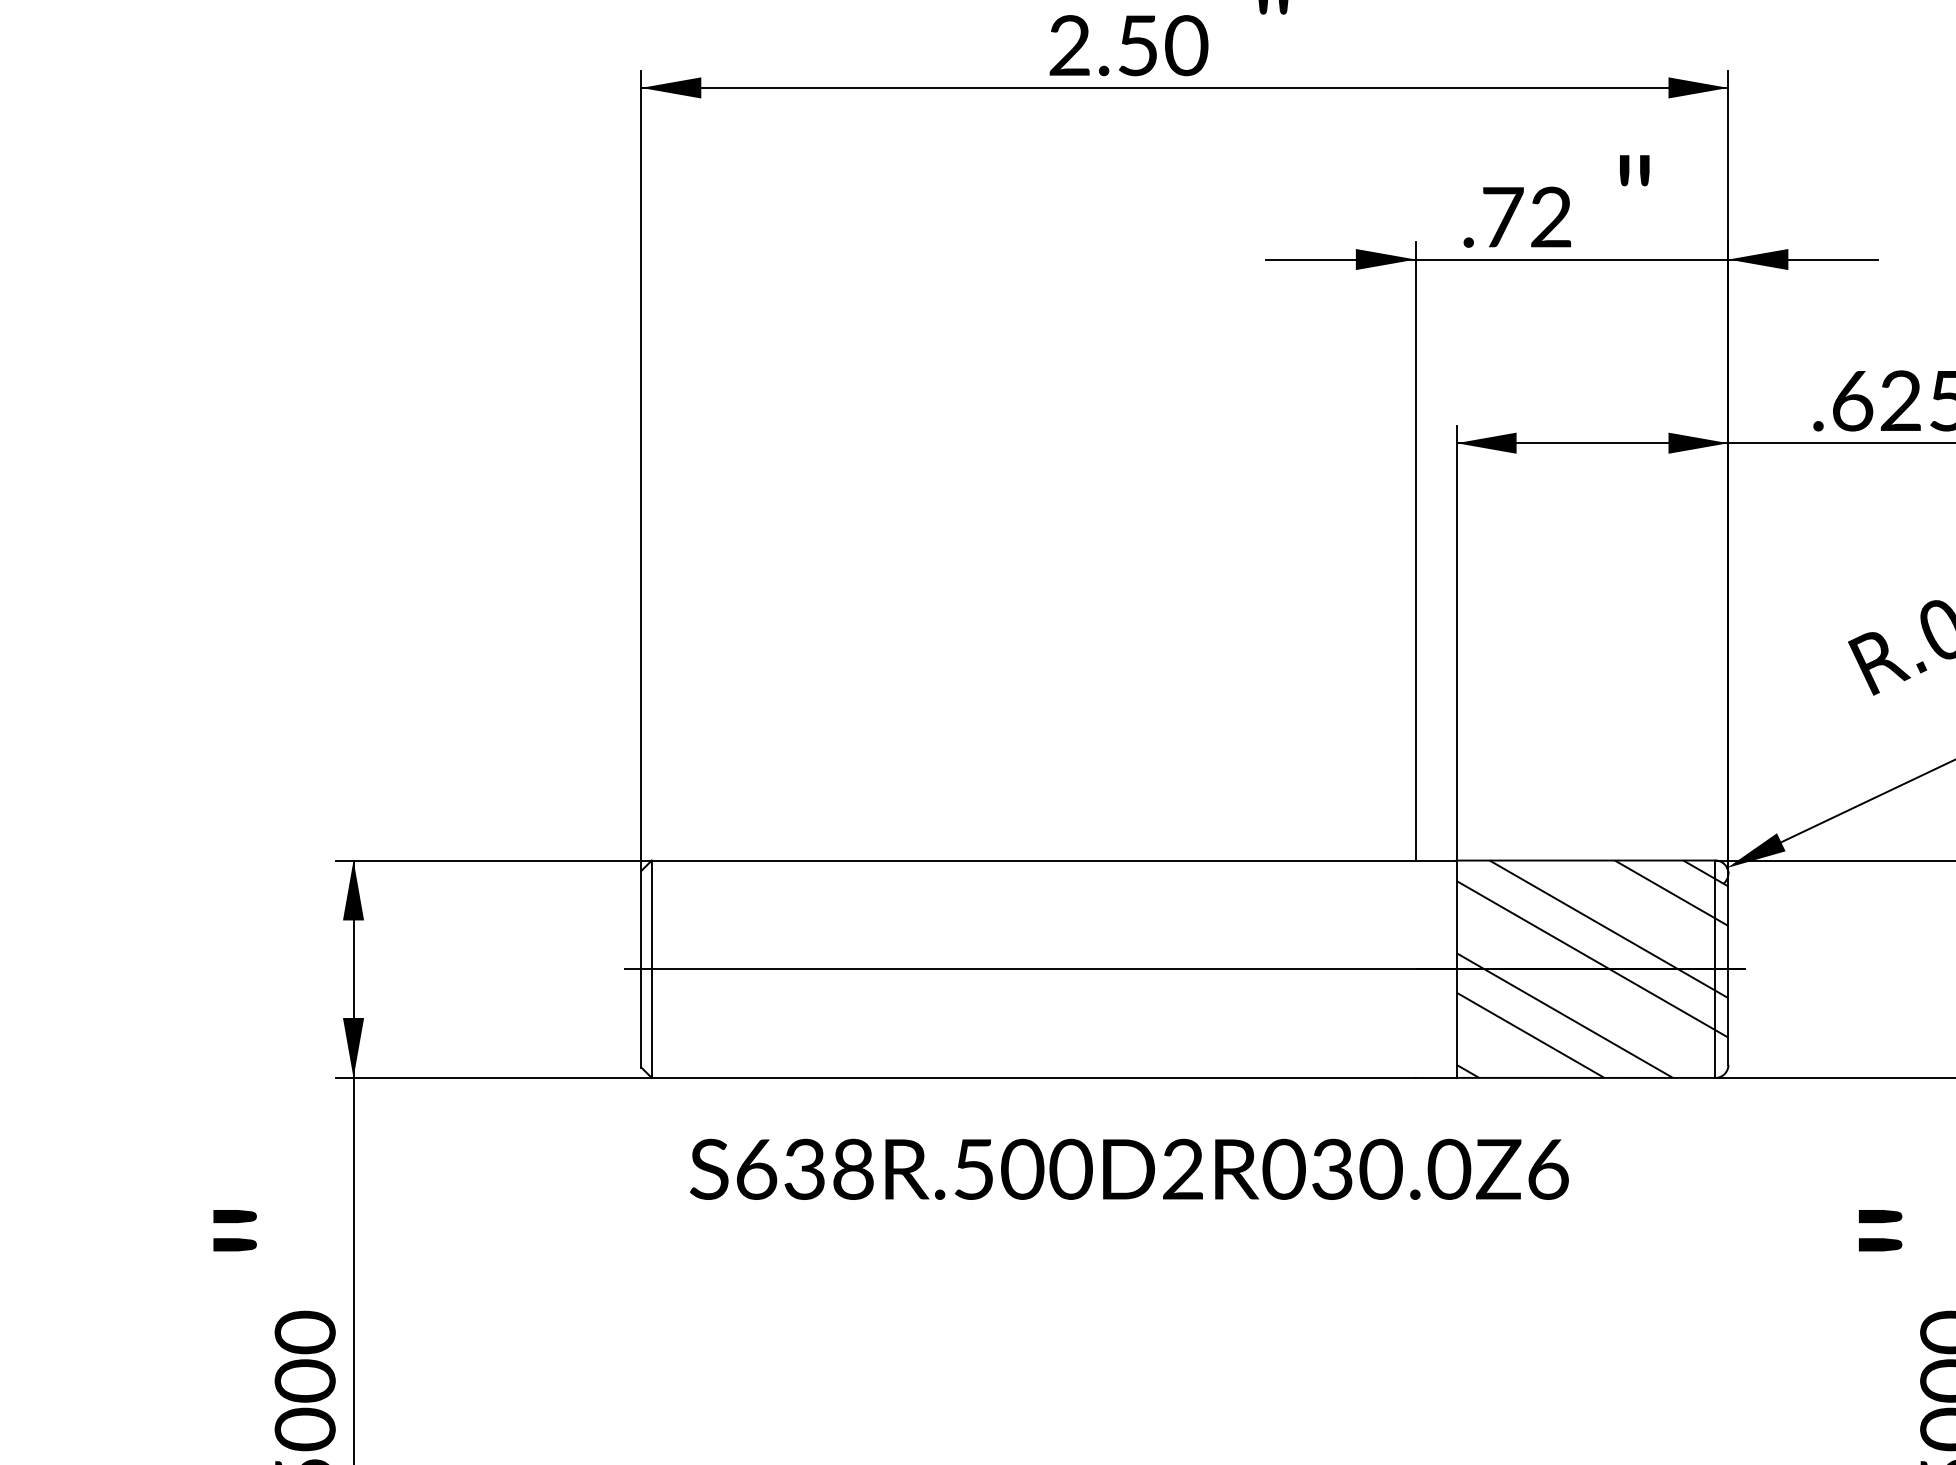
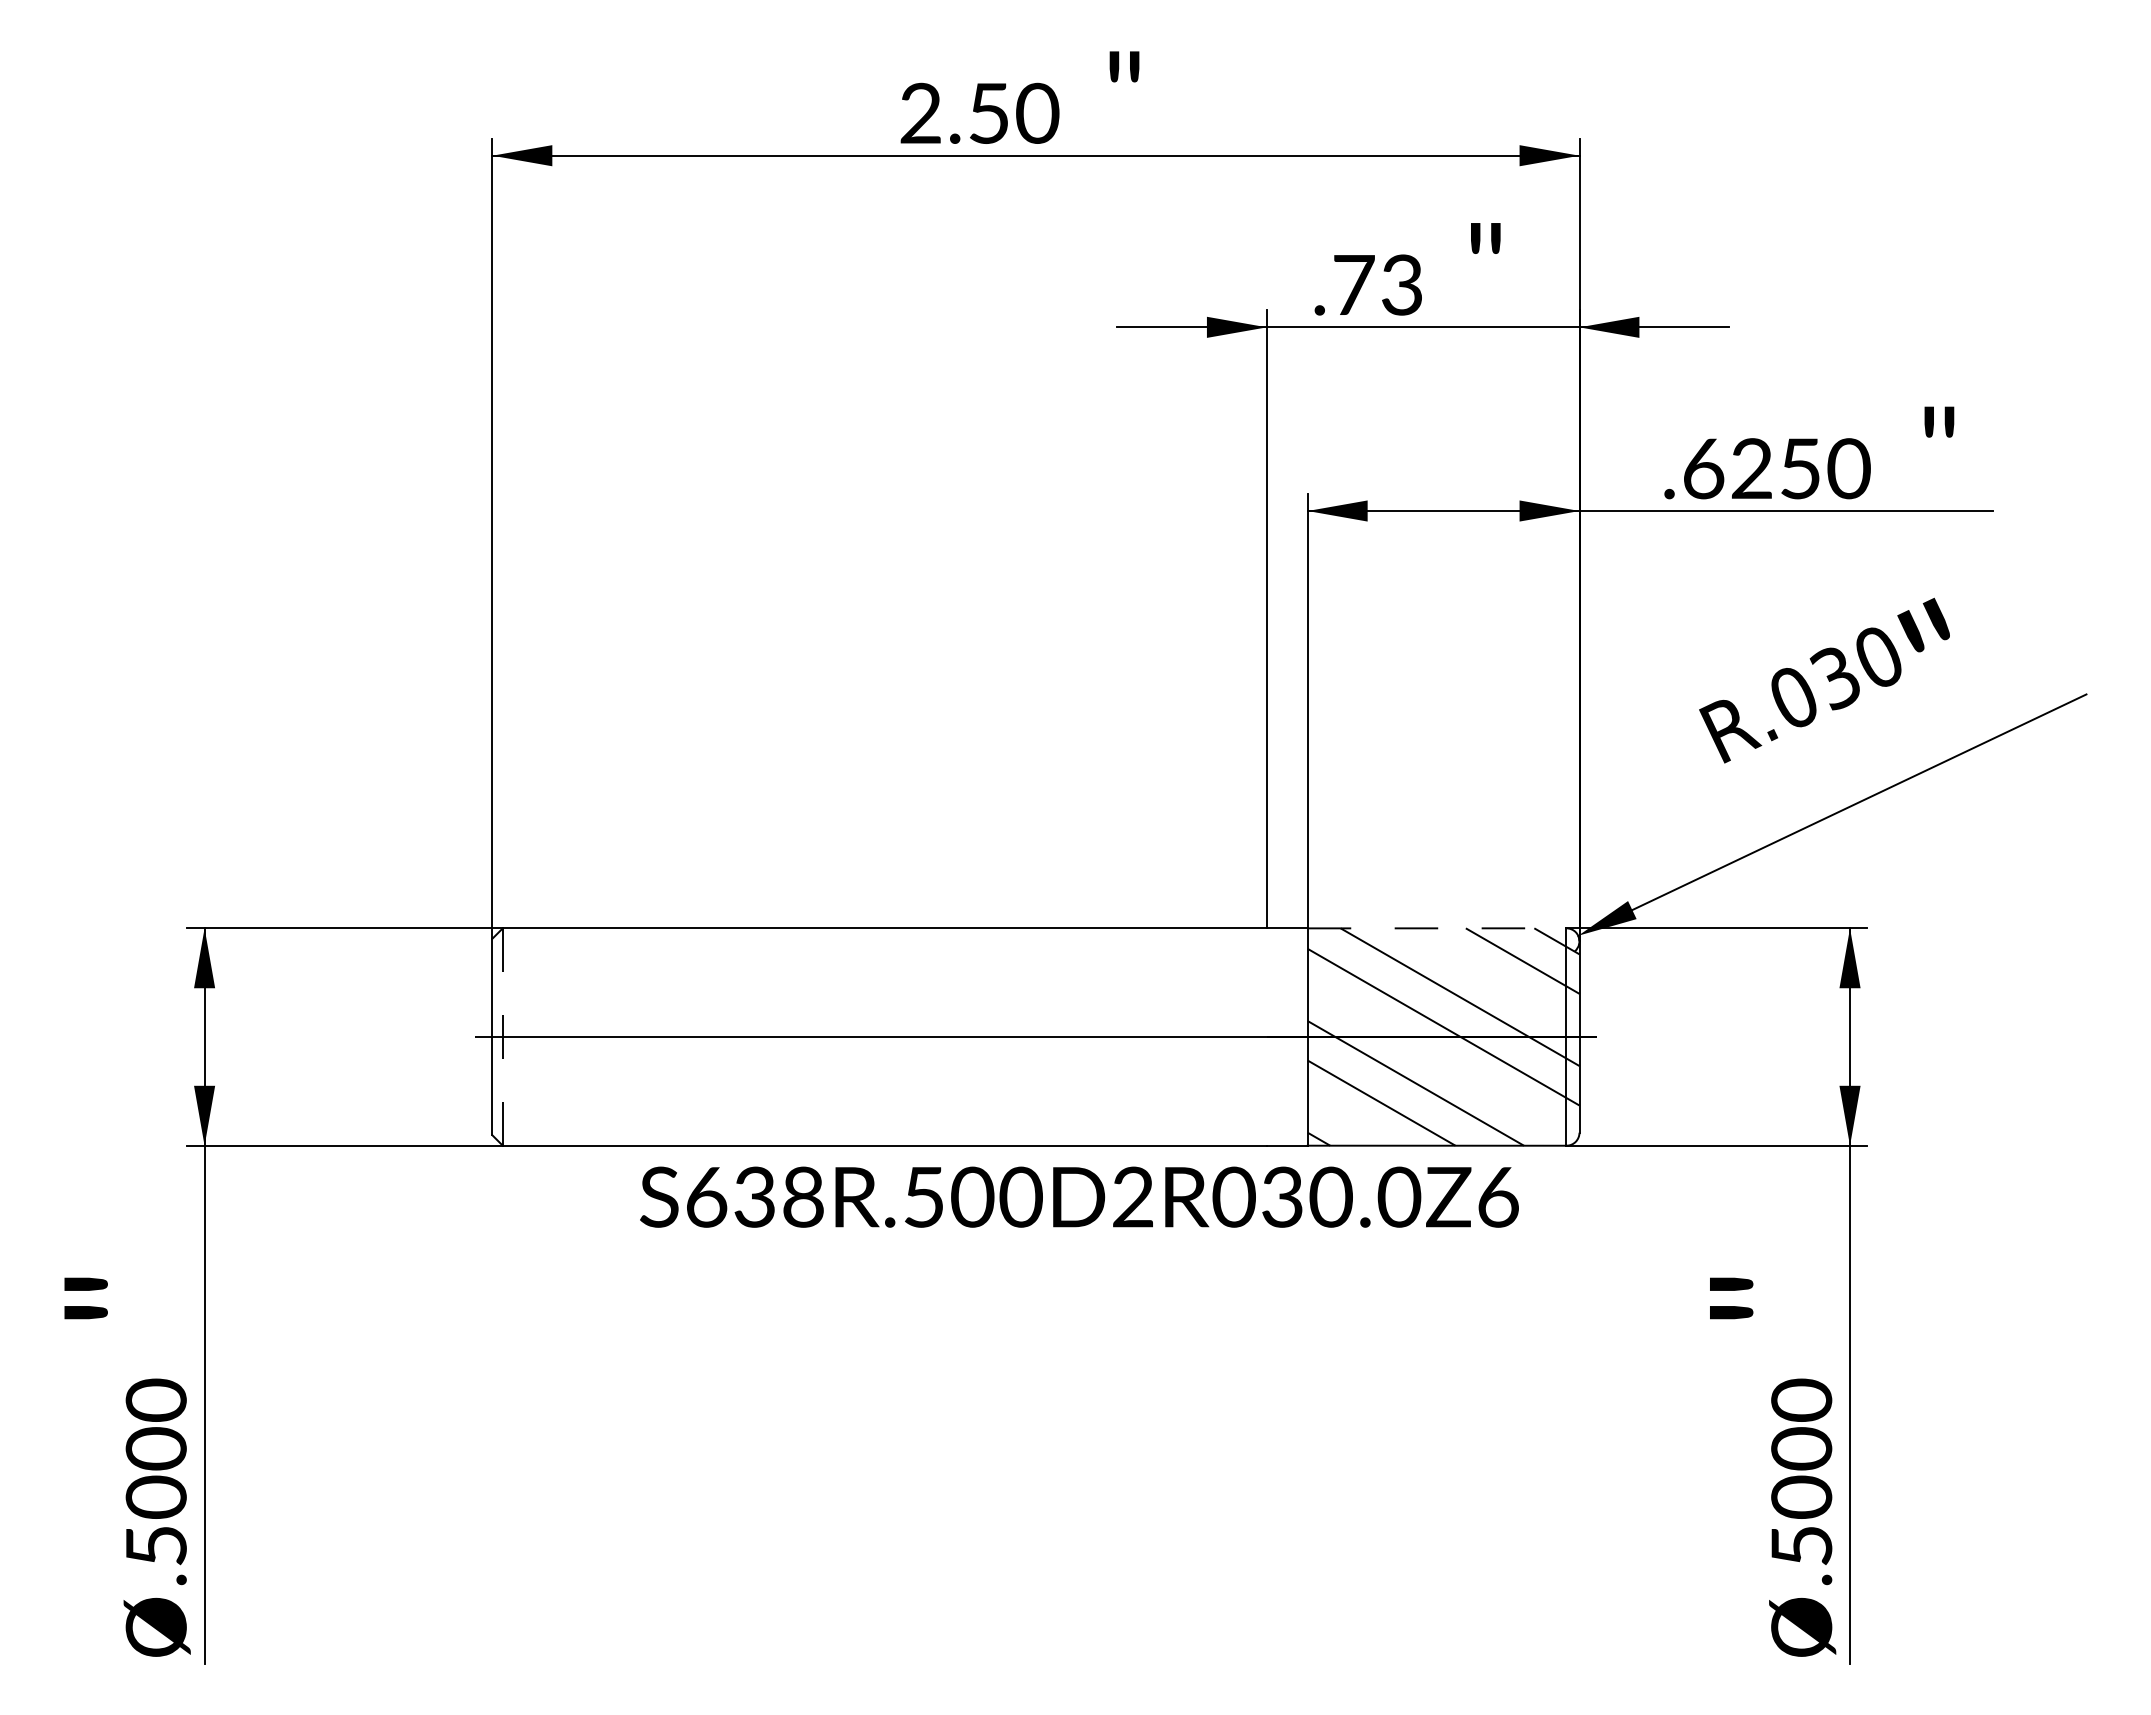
text: (1551, 217) -> (1402, 285), .72 -> .73
line: (1586, 860) -> (1437, 928), solid -> dashed
line: (651, 969) -> (502, 1037), solid -> dashed
text: (1129, 1168) -> (1079, 1196), moved

